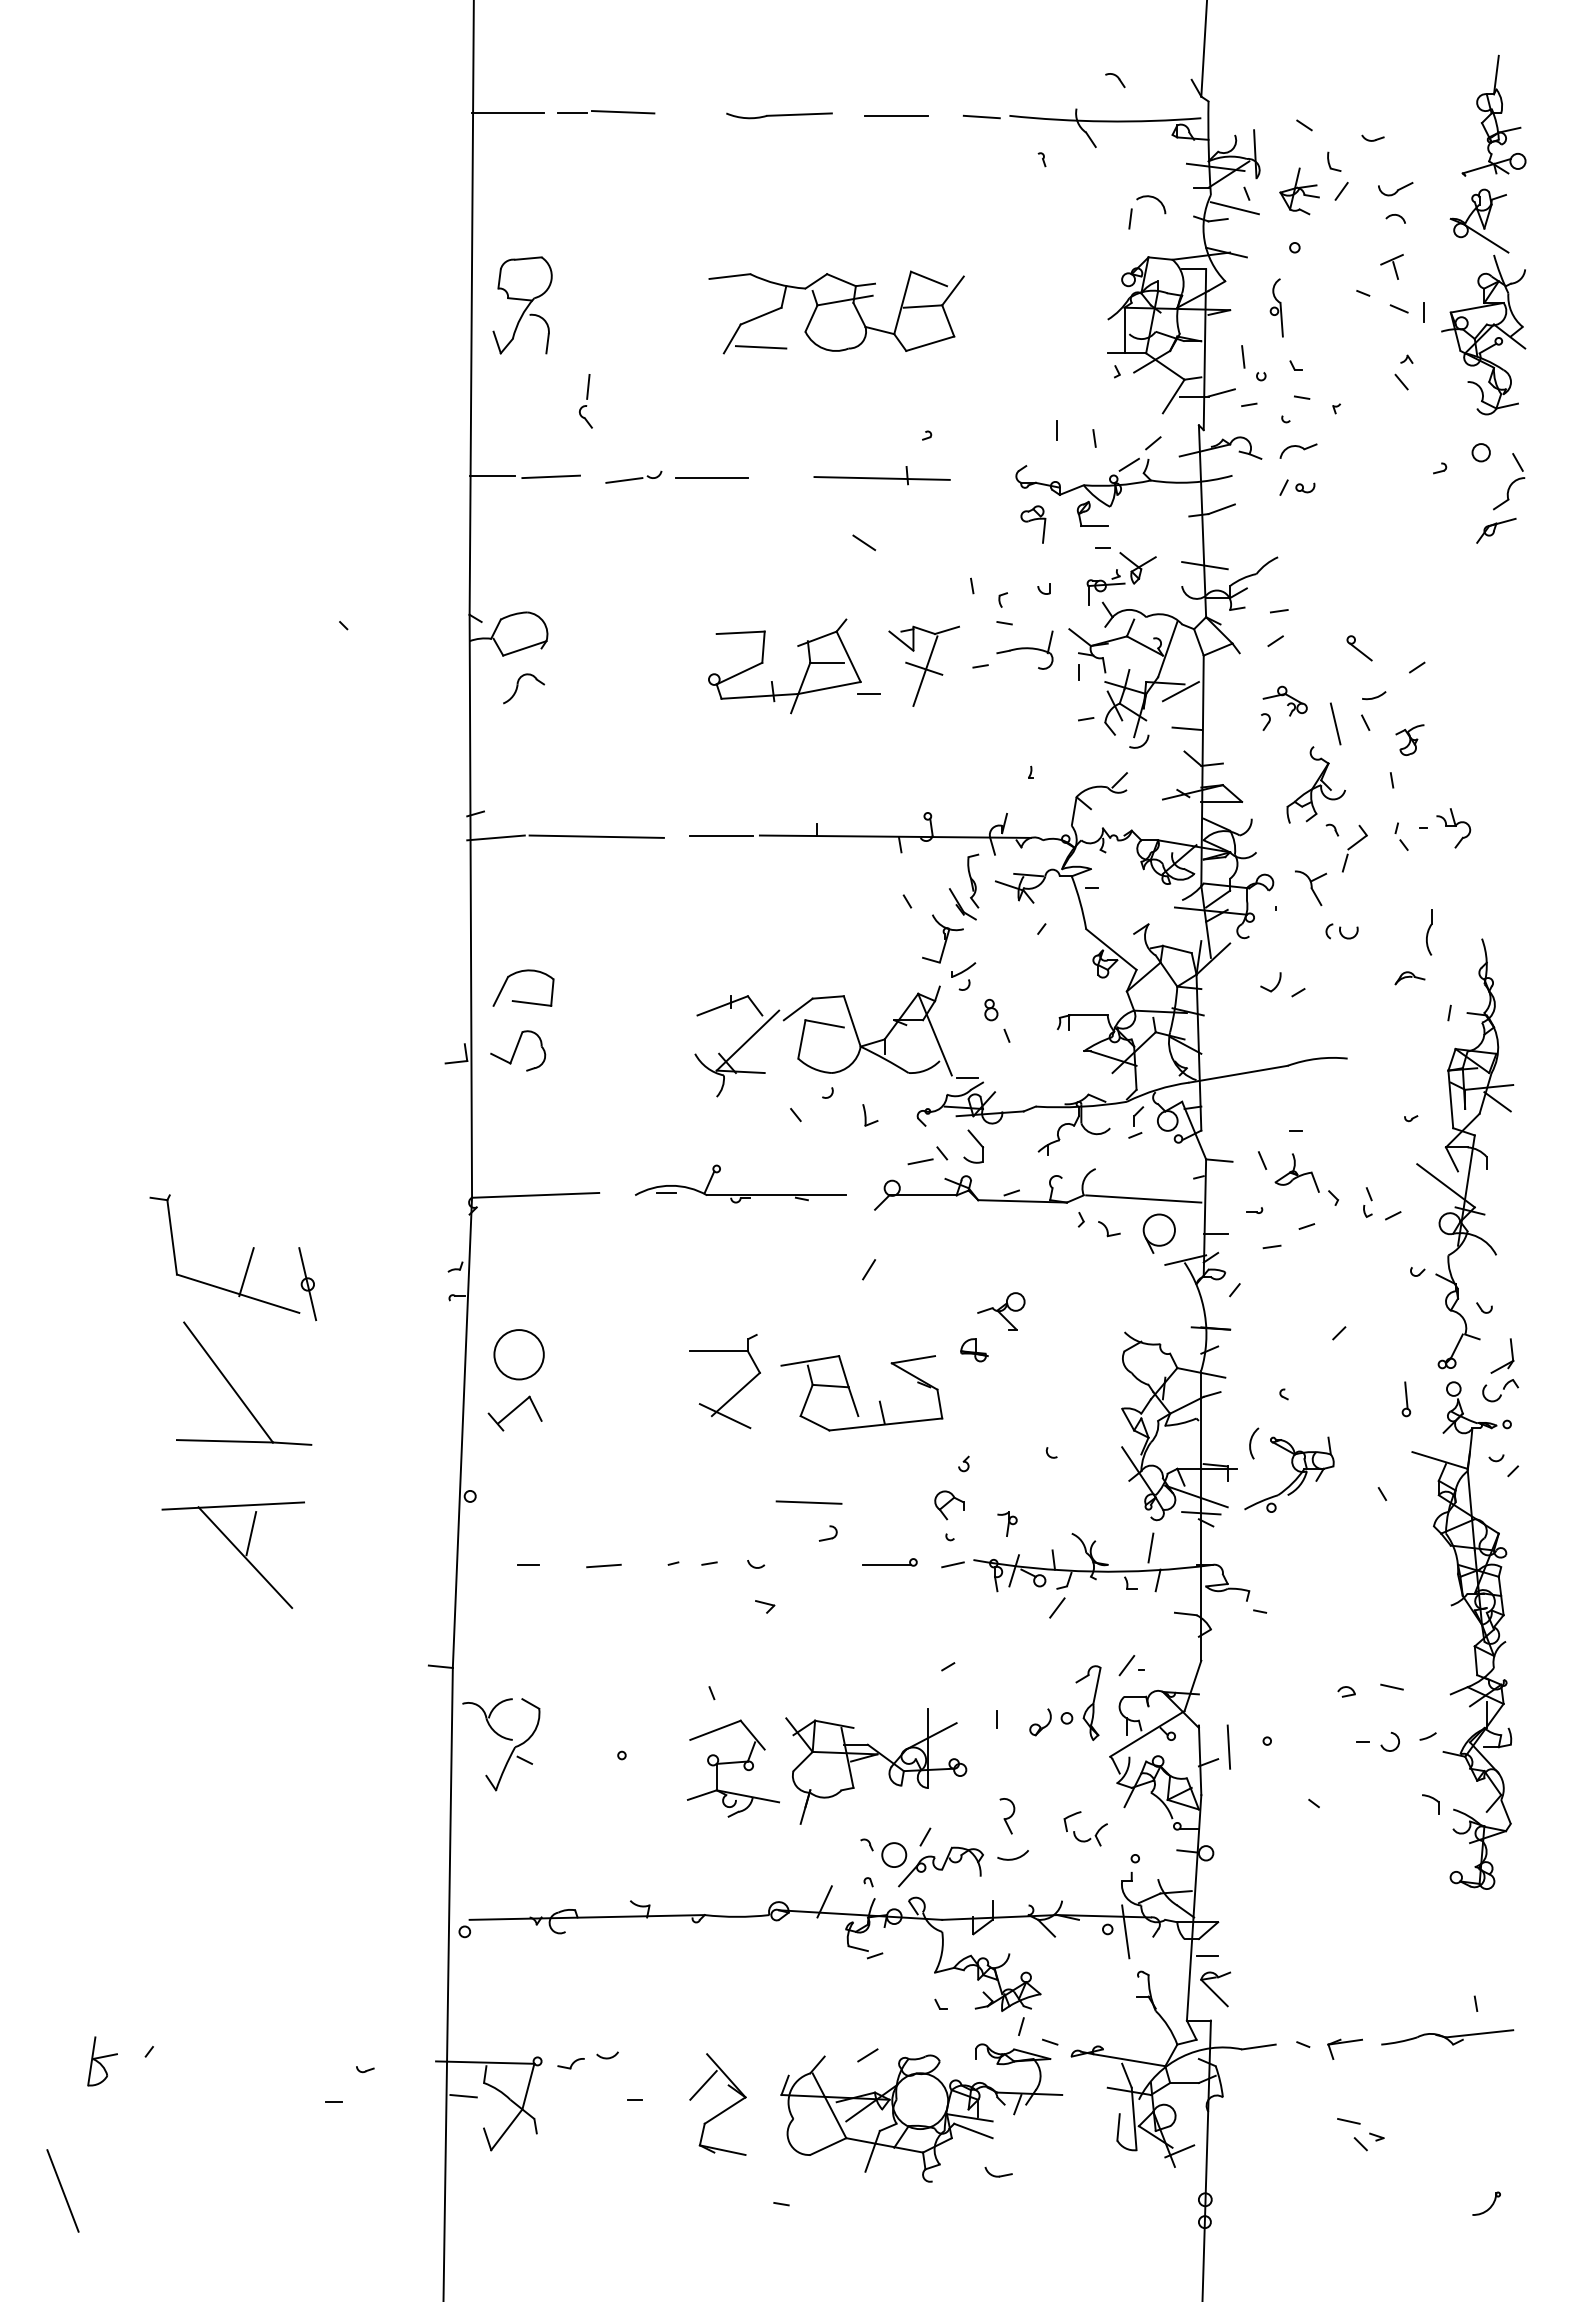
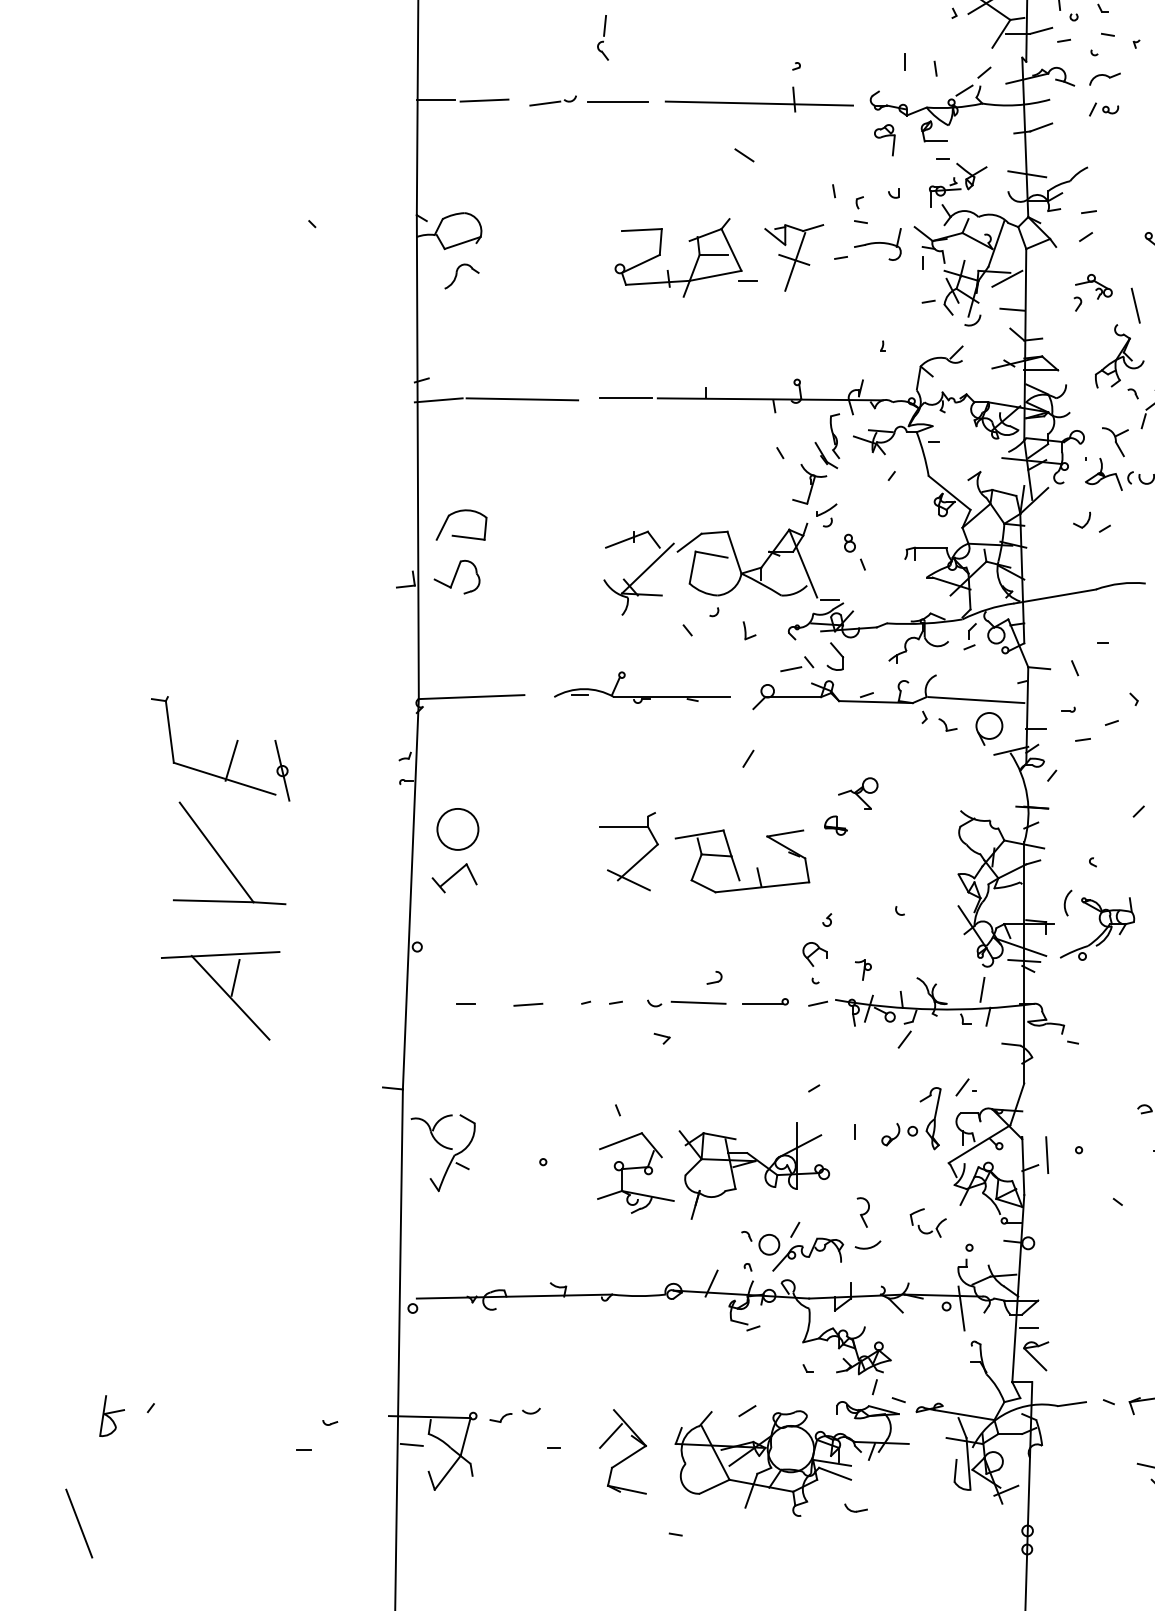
part: (585, 401) -> (602, 38), moved
part: (881, 475) -> (758, 99), size x1.67
part: (1296, 1172) -> (1103, 473), moved
line: (808, 1502) -> (698, 1002), moved

